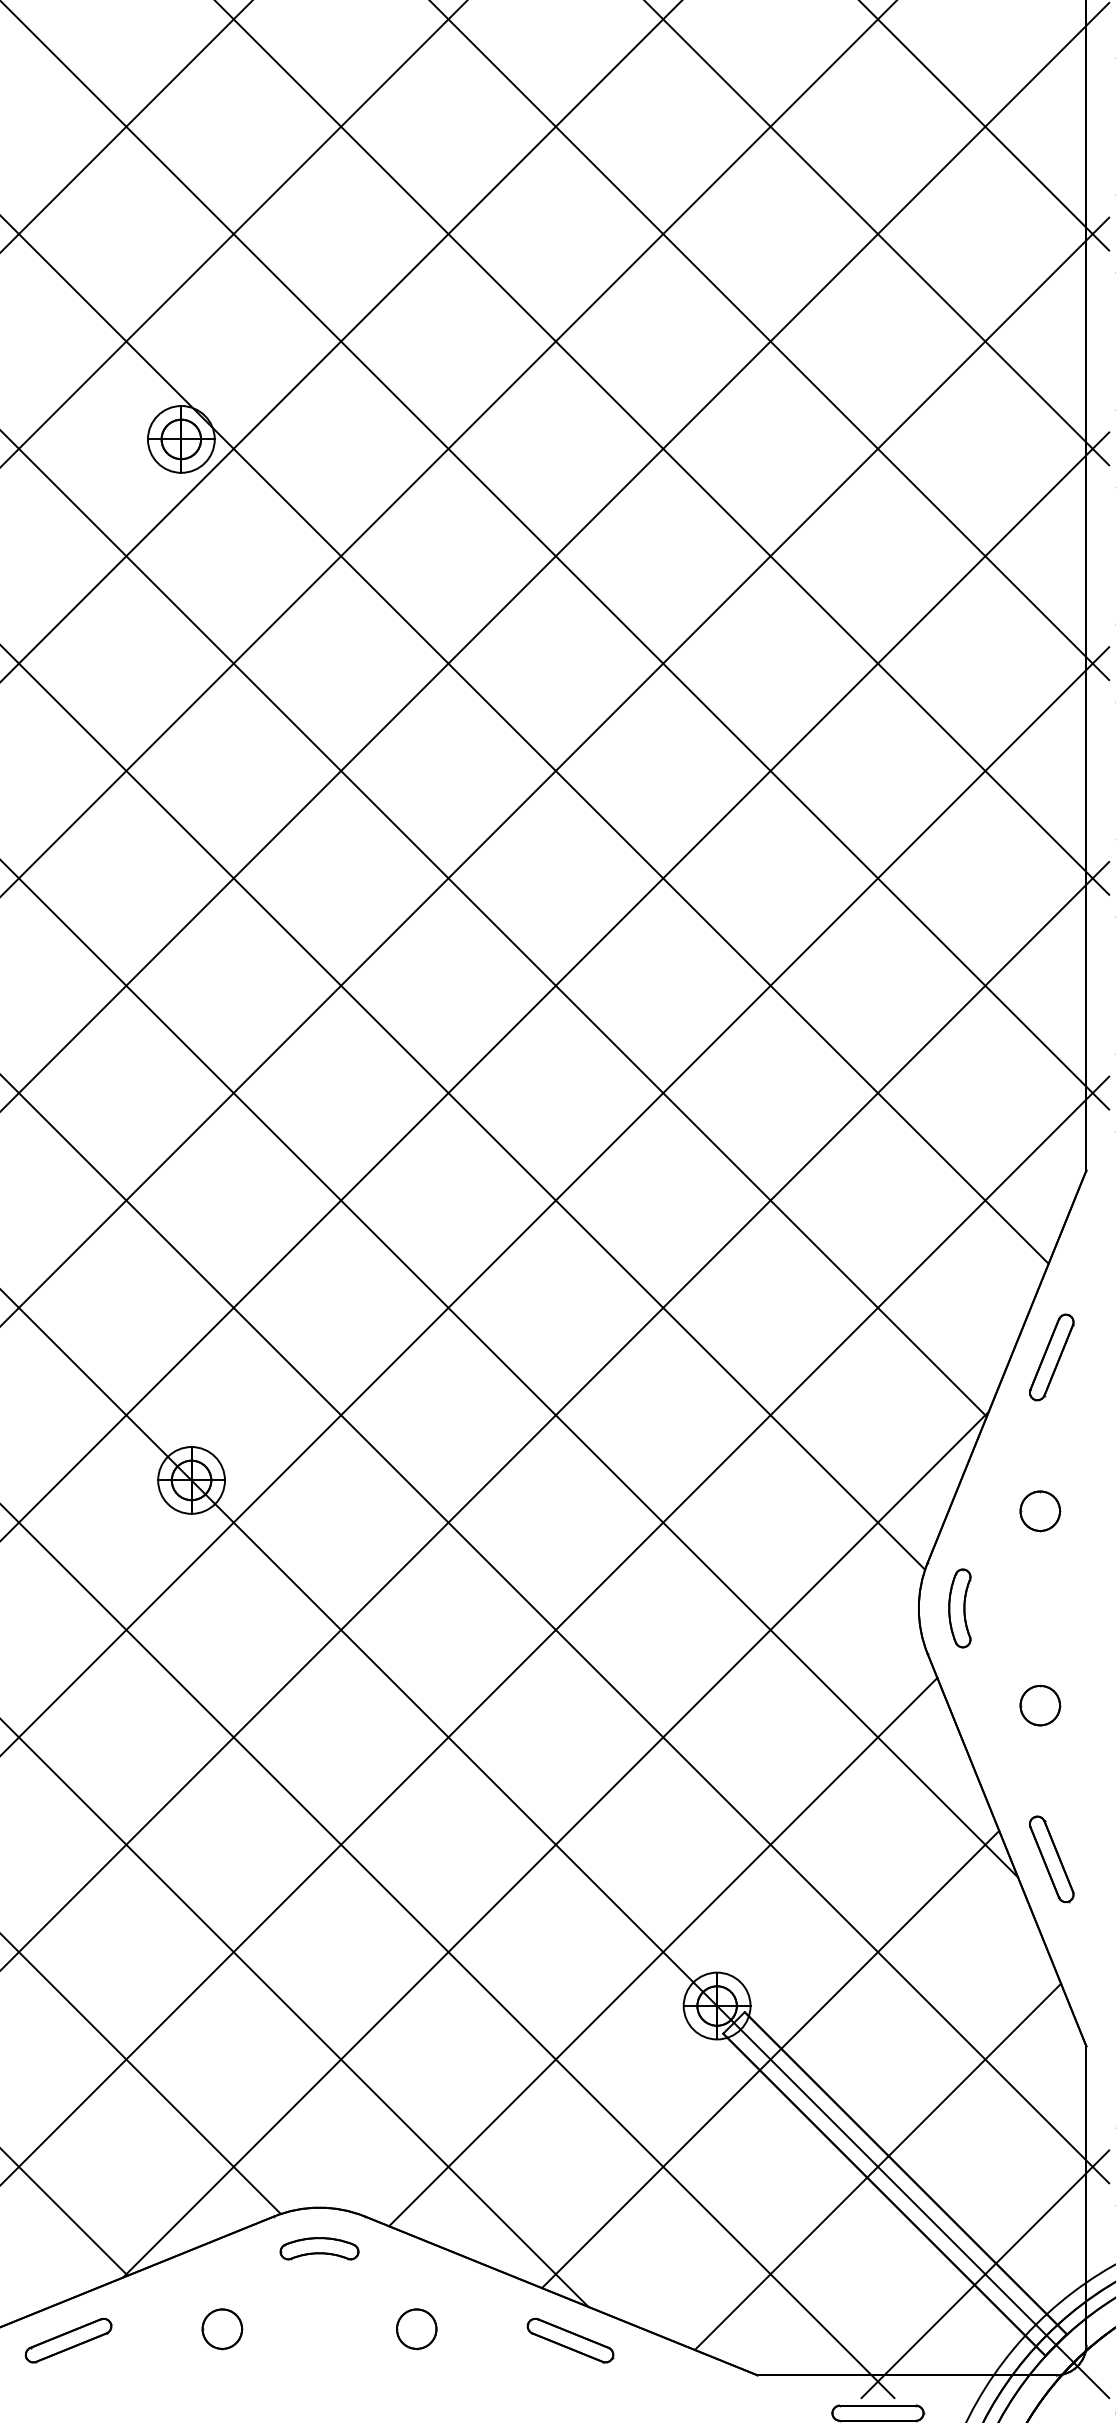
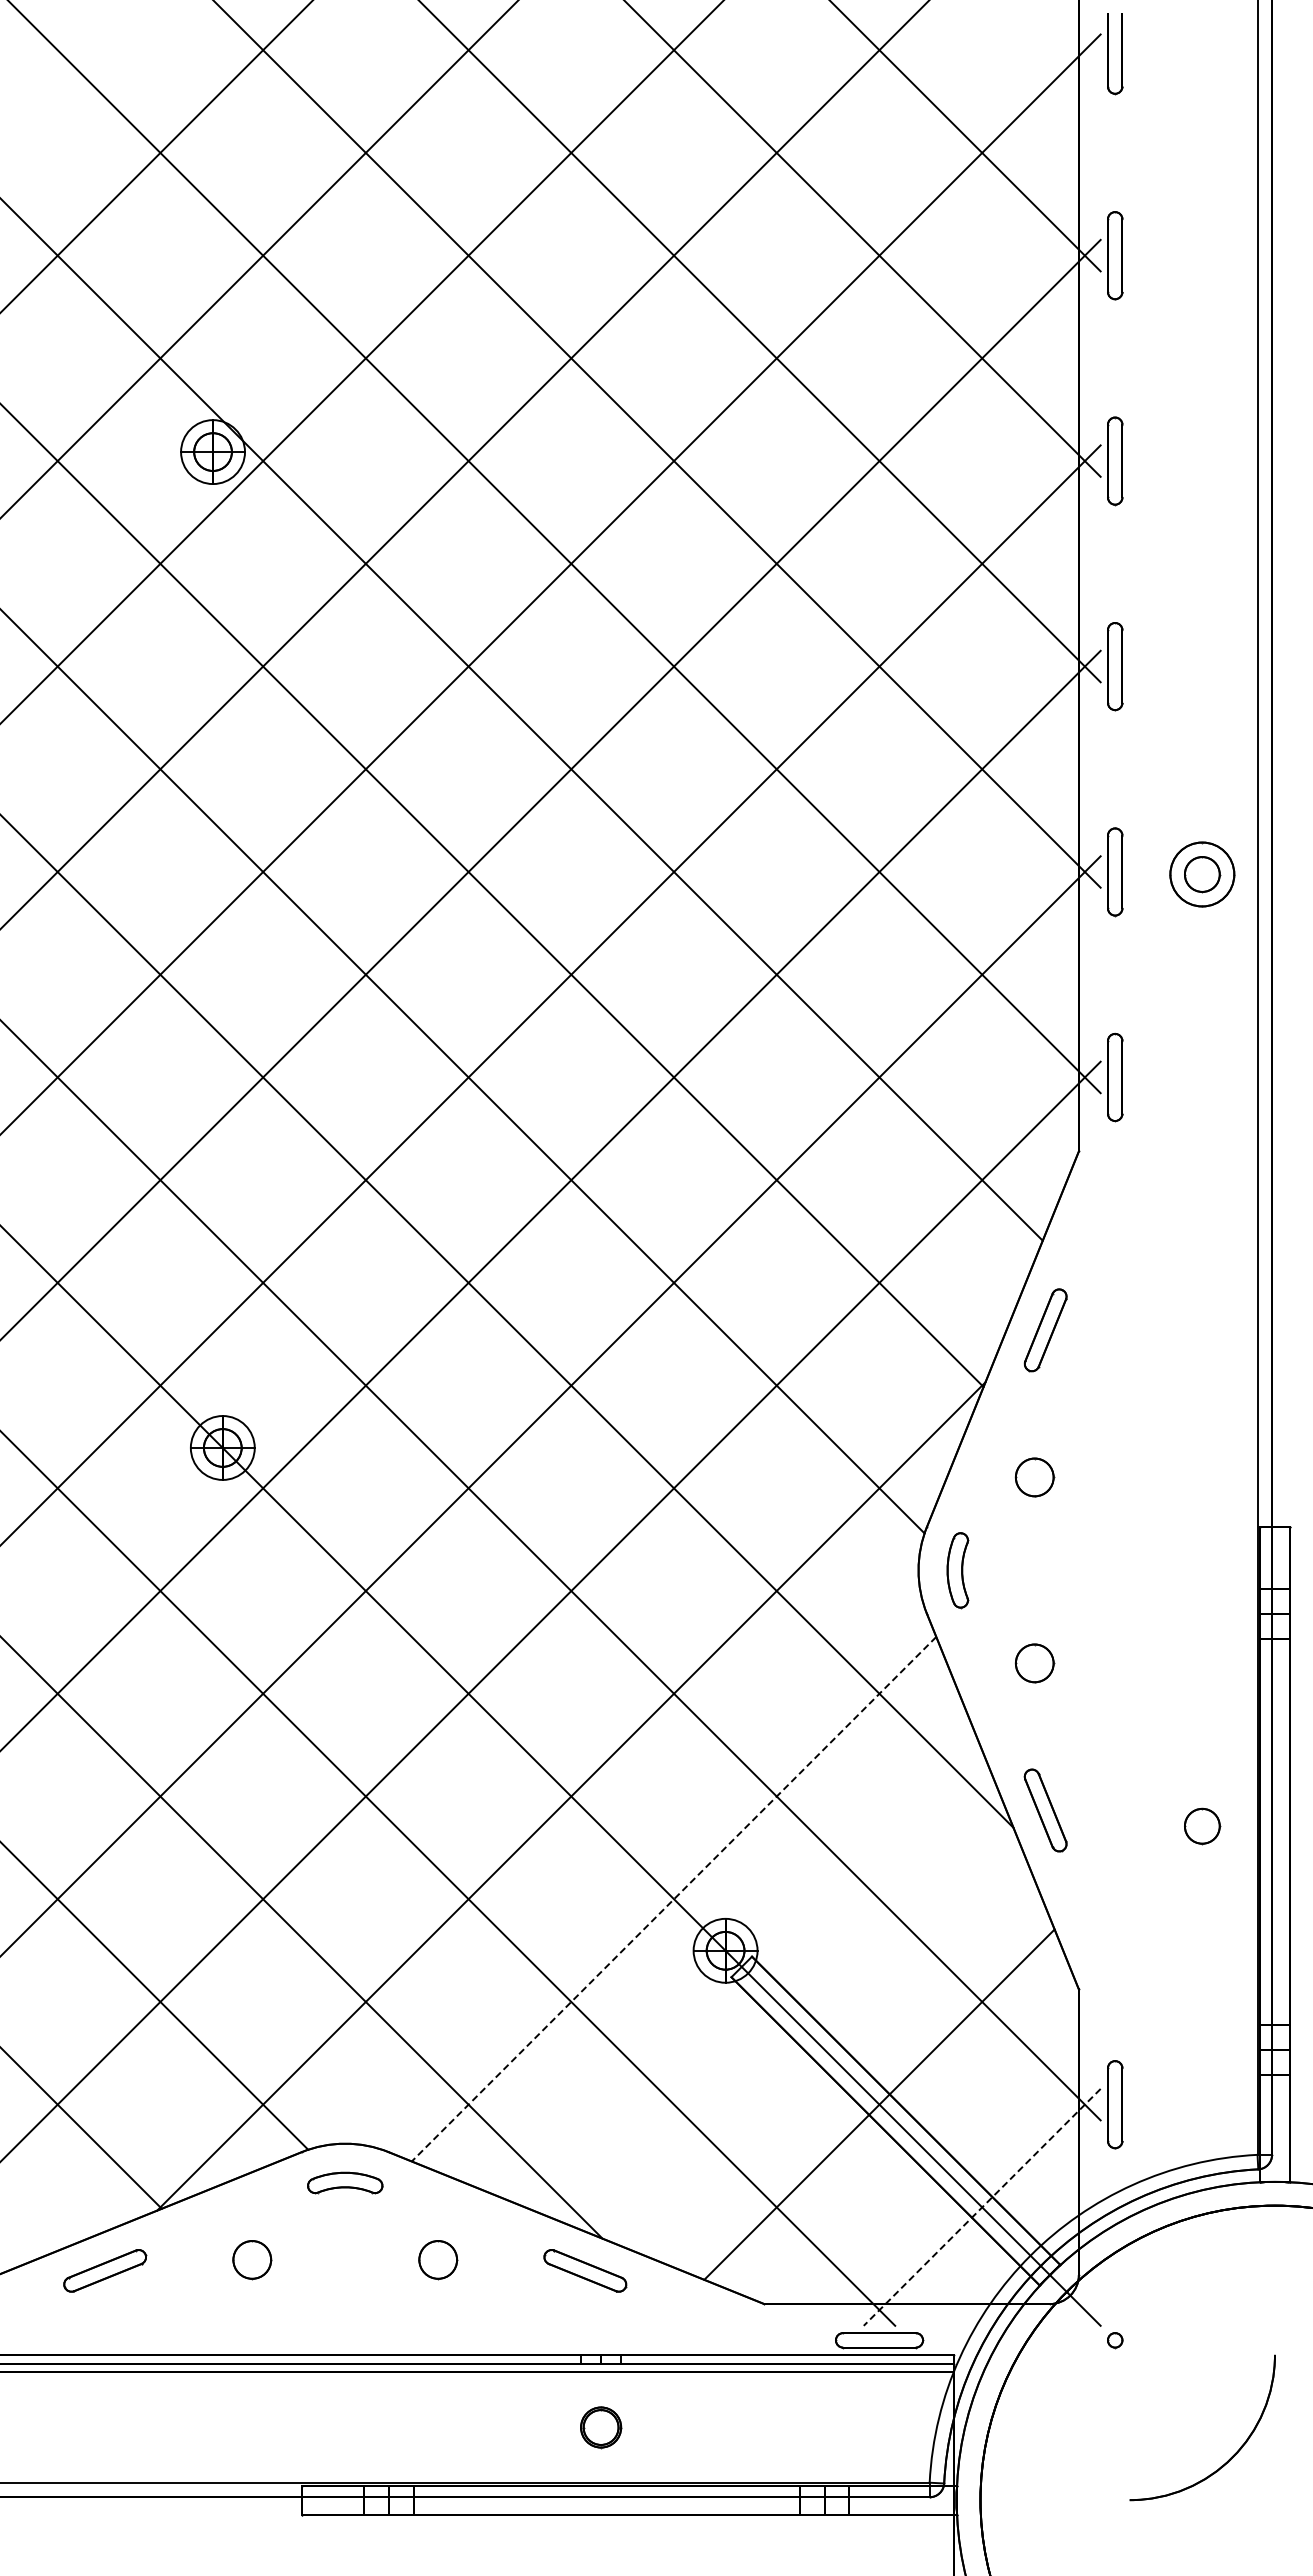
line: (663, 1952) -> (674, 1899), solid -> dashed
line: (770, 2059) -> (776, 2001), removed
line: (984, 2274) -> (981, 2207), solid -> dashed

